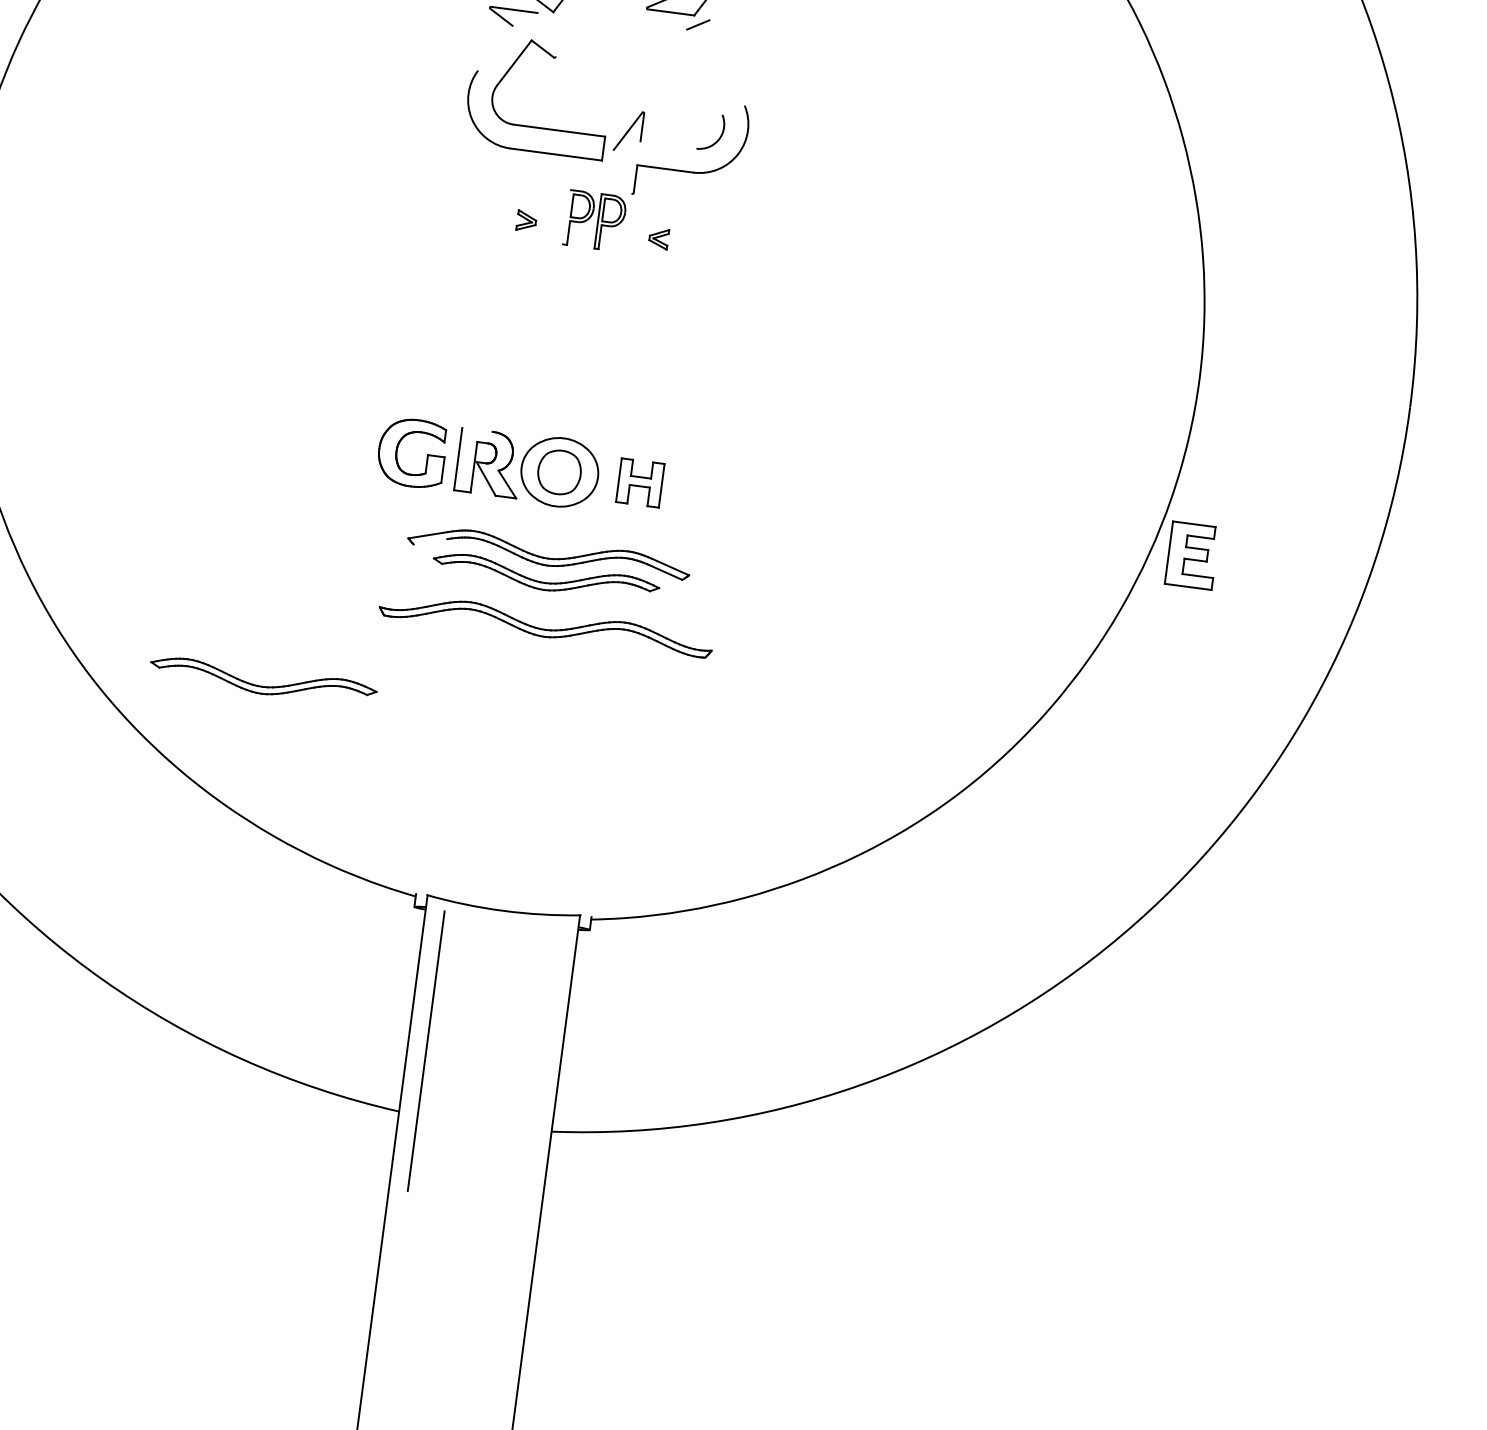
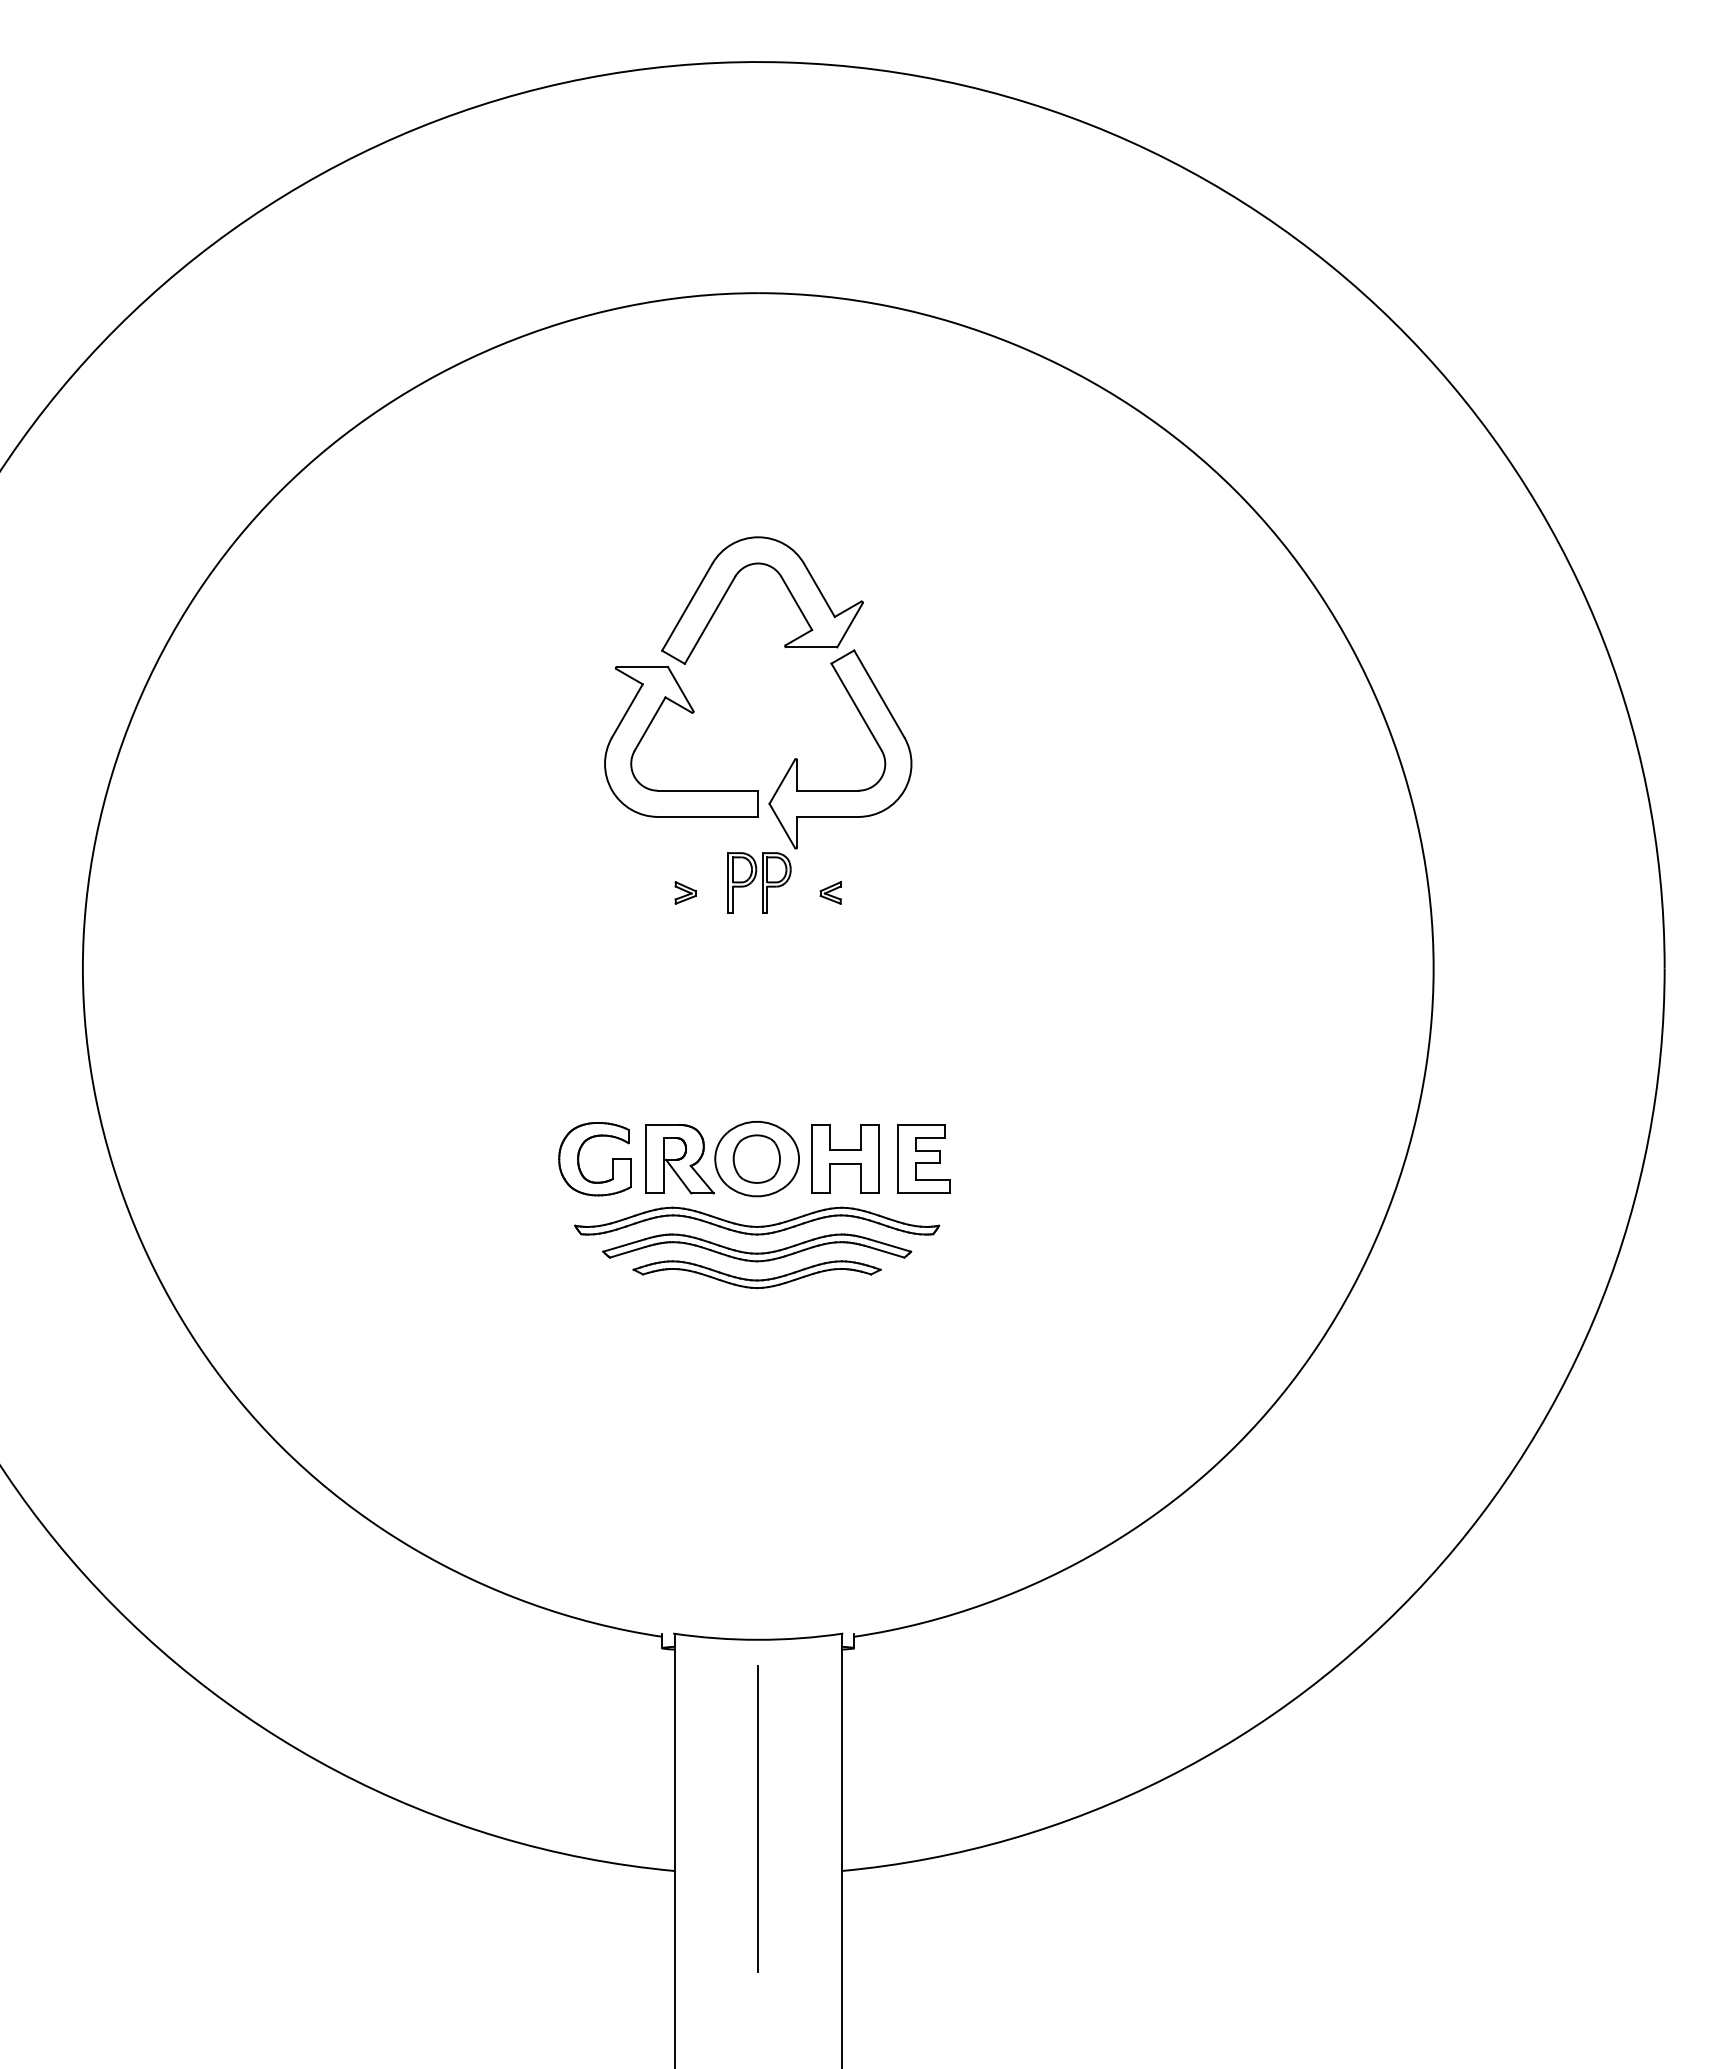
line: (546, 34) -> (680, 688), added
line: (495, 47) -> (627, 710), added
line: (727, 62) -> (879, 693), added
line: (704, 71) -> (856, 706), added
line: (668, 144) -> (827, 790), added
line: (622, 171) -> (782, 825), added
line: (566, 216) -> (728, 882), added
line: (476, 429) -> (661, 1124), added
part: (640, 482) -> (845, 1158), size x1.43
line: (430, 541) -> (627, 1252), added
part: (1192, 555) -> (923, 1158), moved
part: (546, 624) -> (757, 1220), moved
part: (262, 681) -> (466, 1426), removed
line: (425, 1050) -> (757, 1818), moved

